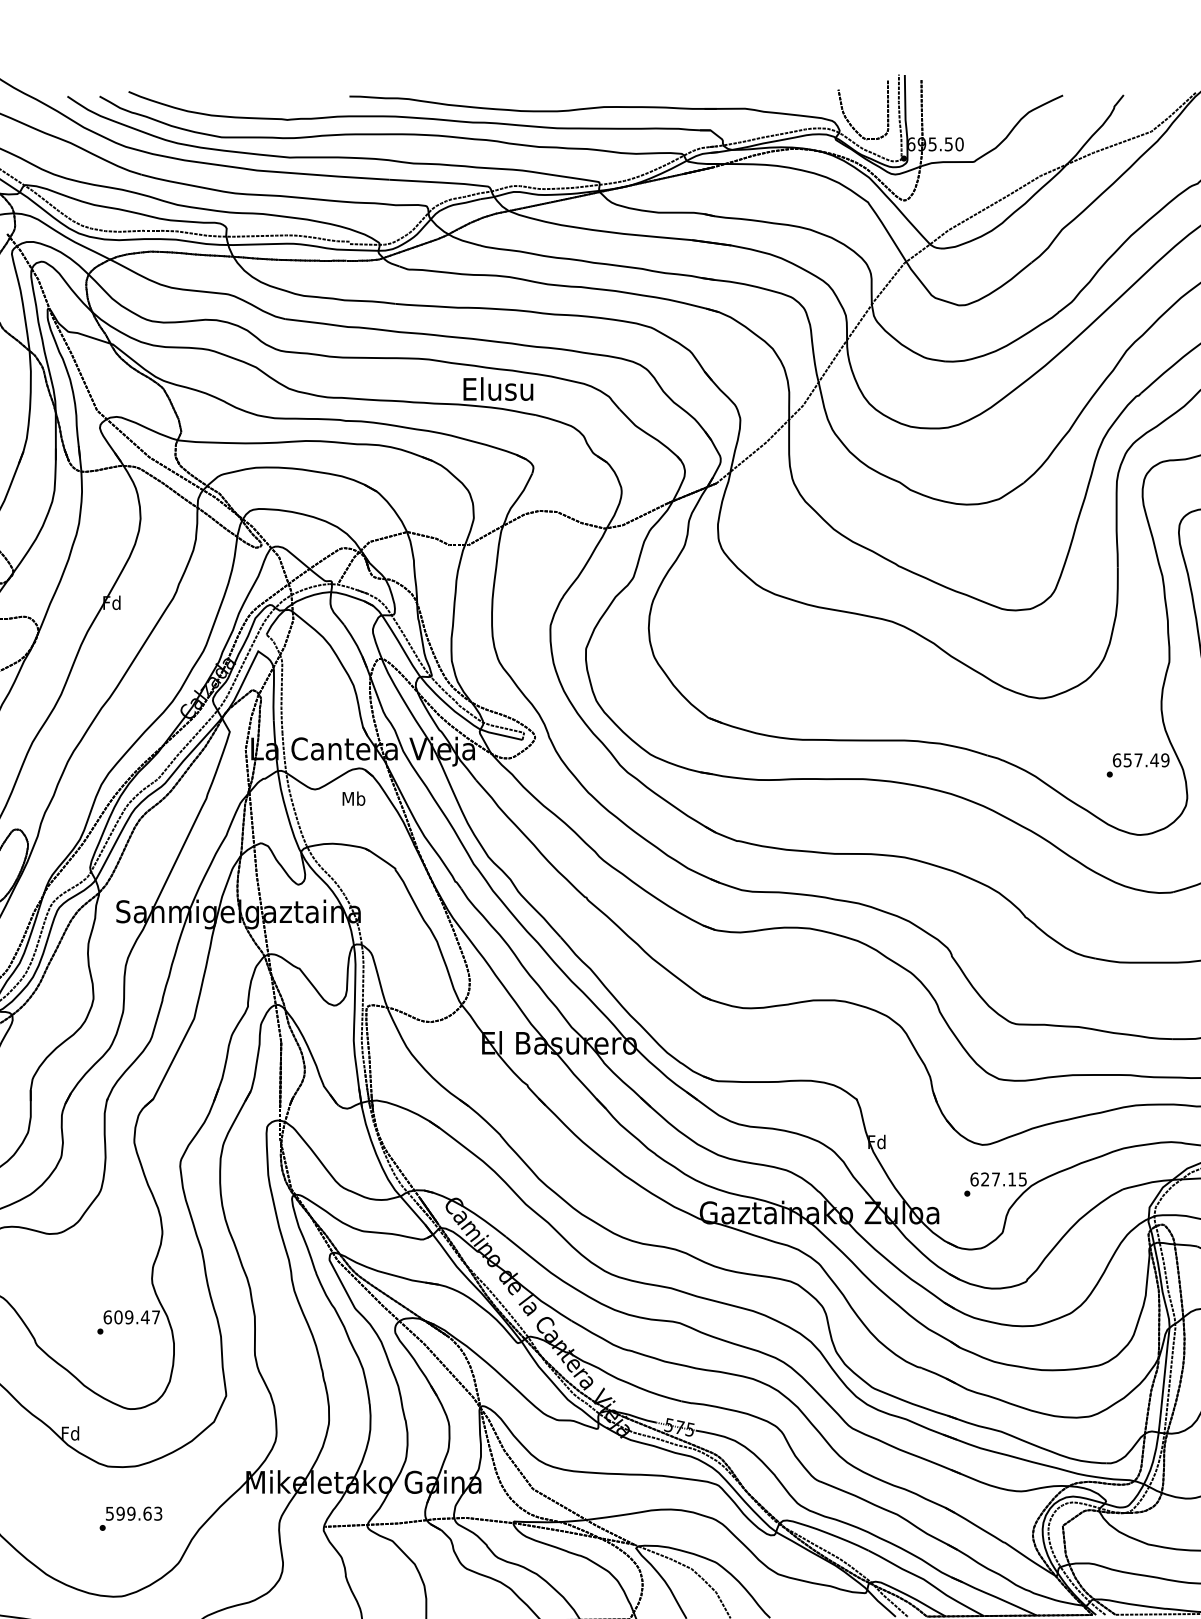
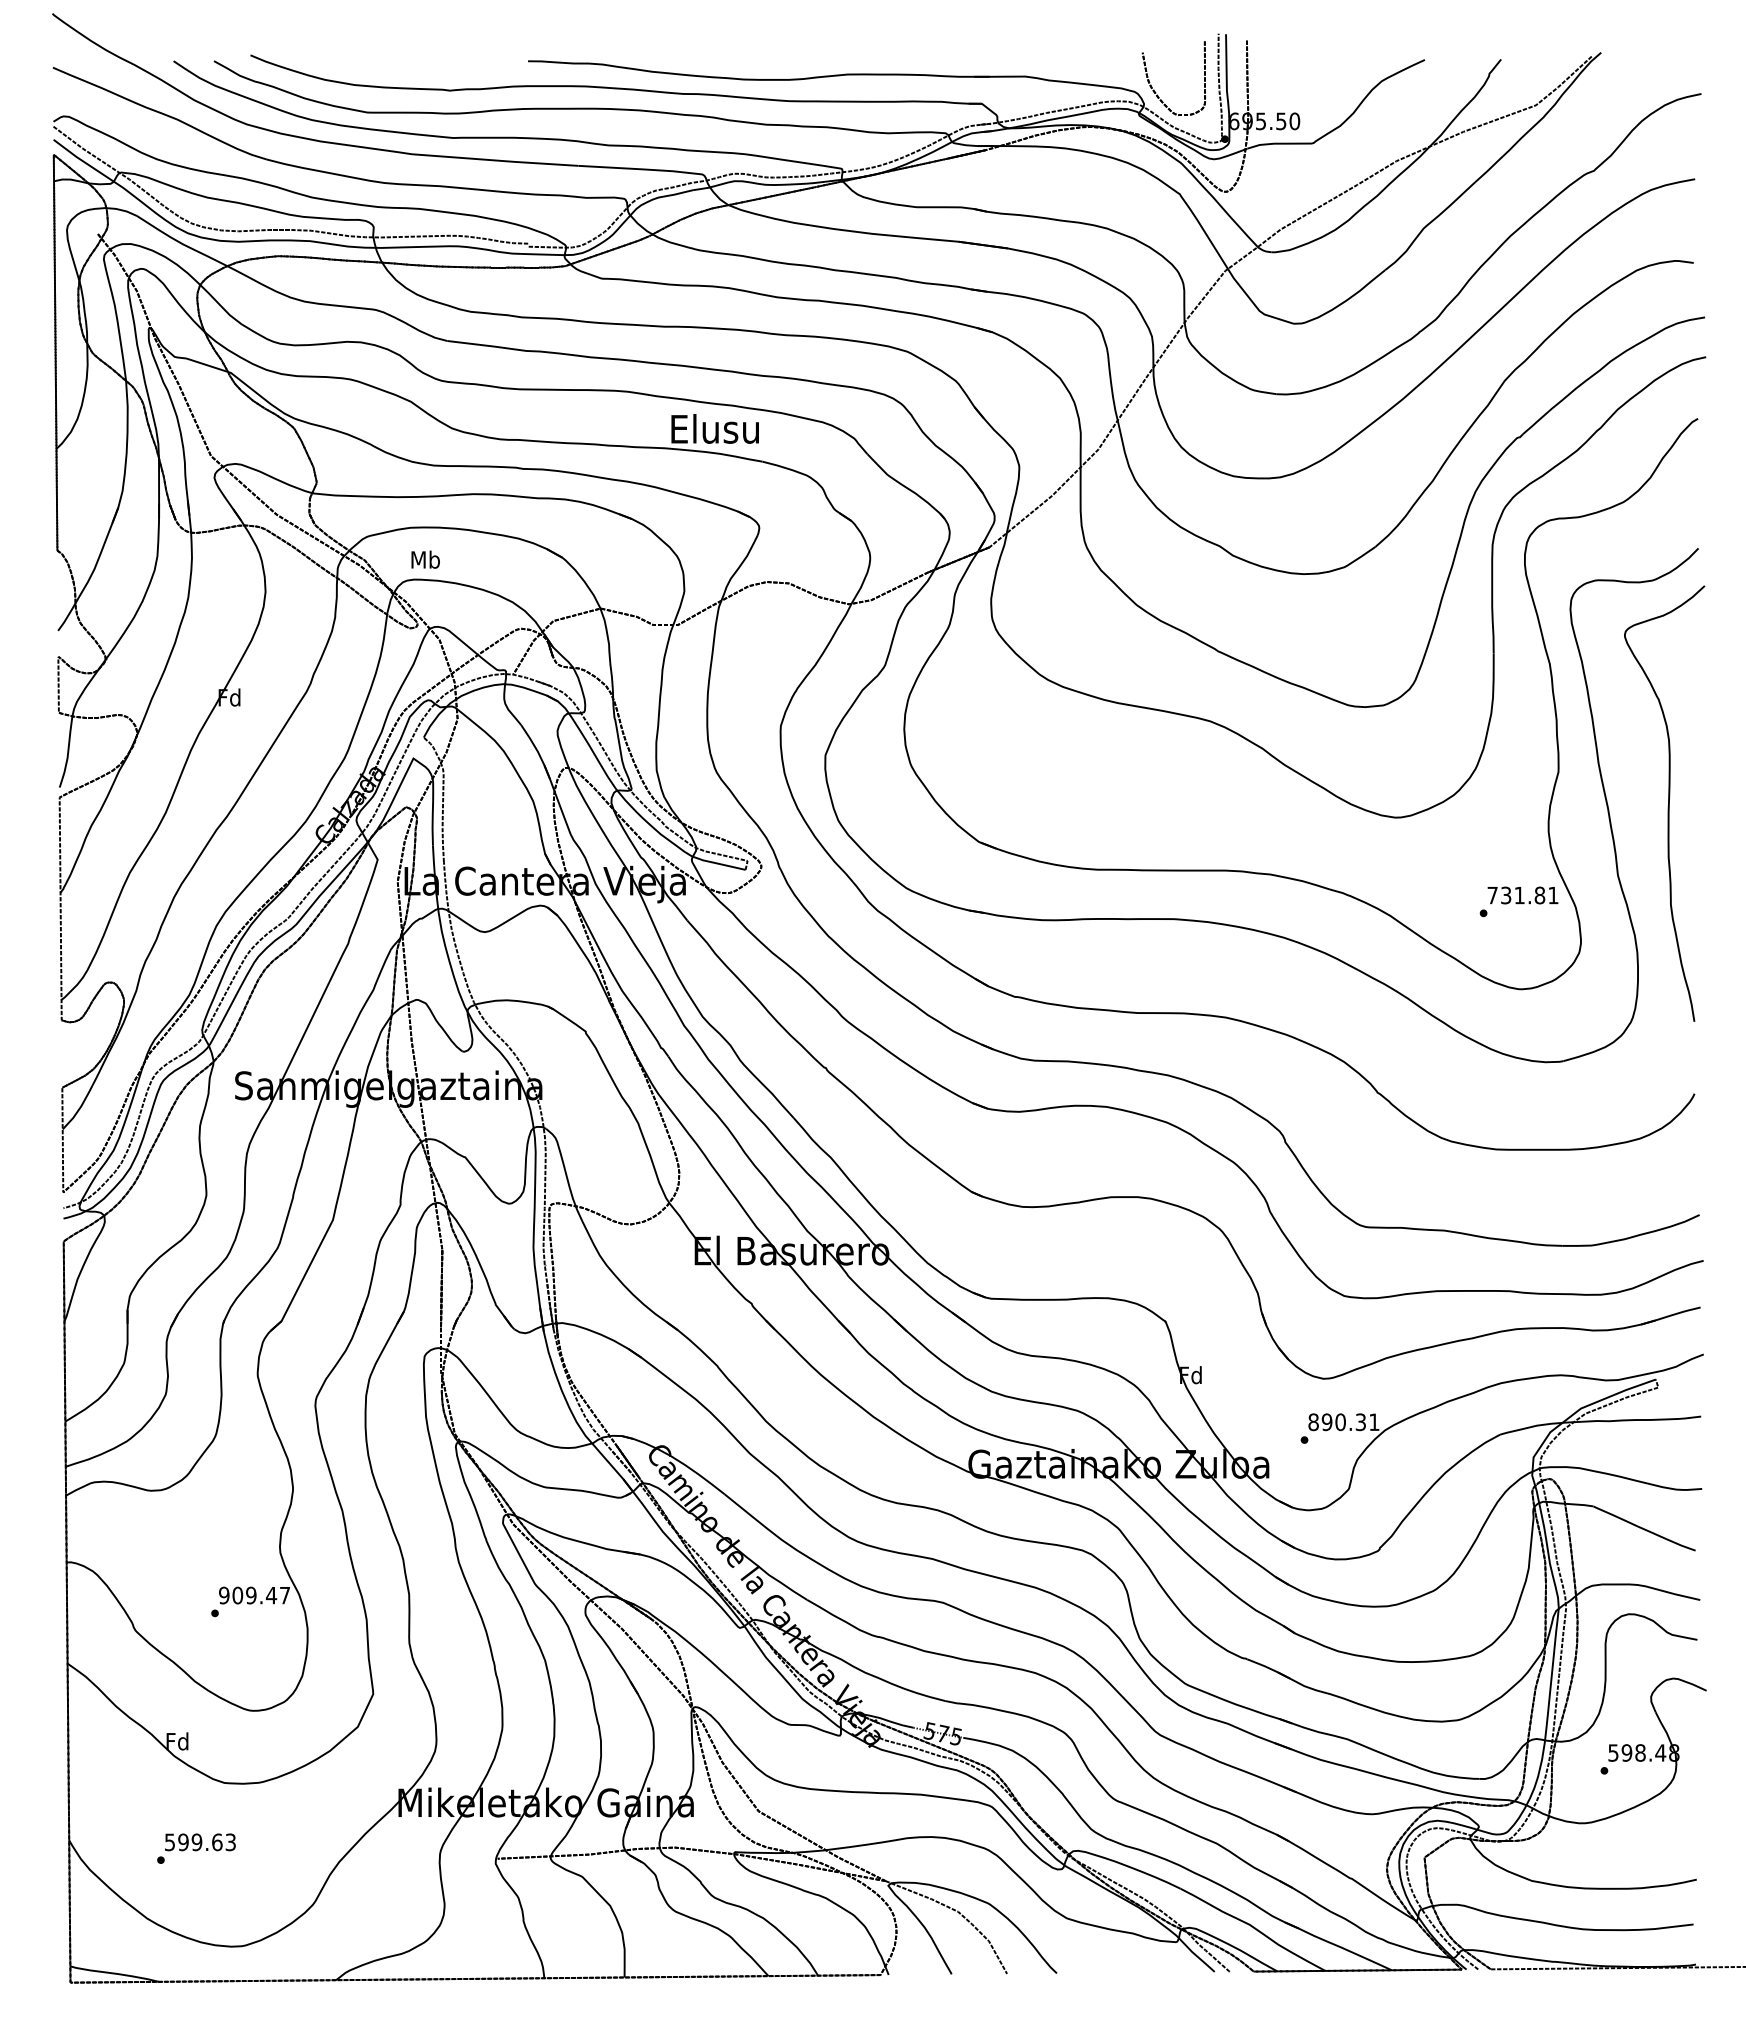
text: (1140, 760) -> (1522, 895), 657.49 -> 731.81
text: (353, 798) -> (425, 559), moved
text: (998, 1179) -> (1343, 1422), 627.15 -> 890.31
text: (107, 1317) -> (224, 1595), 609.47 -> 909.47
text: (130, 1518) -> (196, 1848), moved

